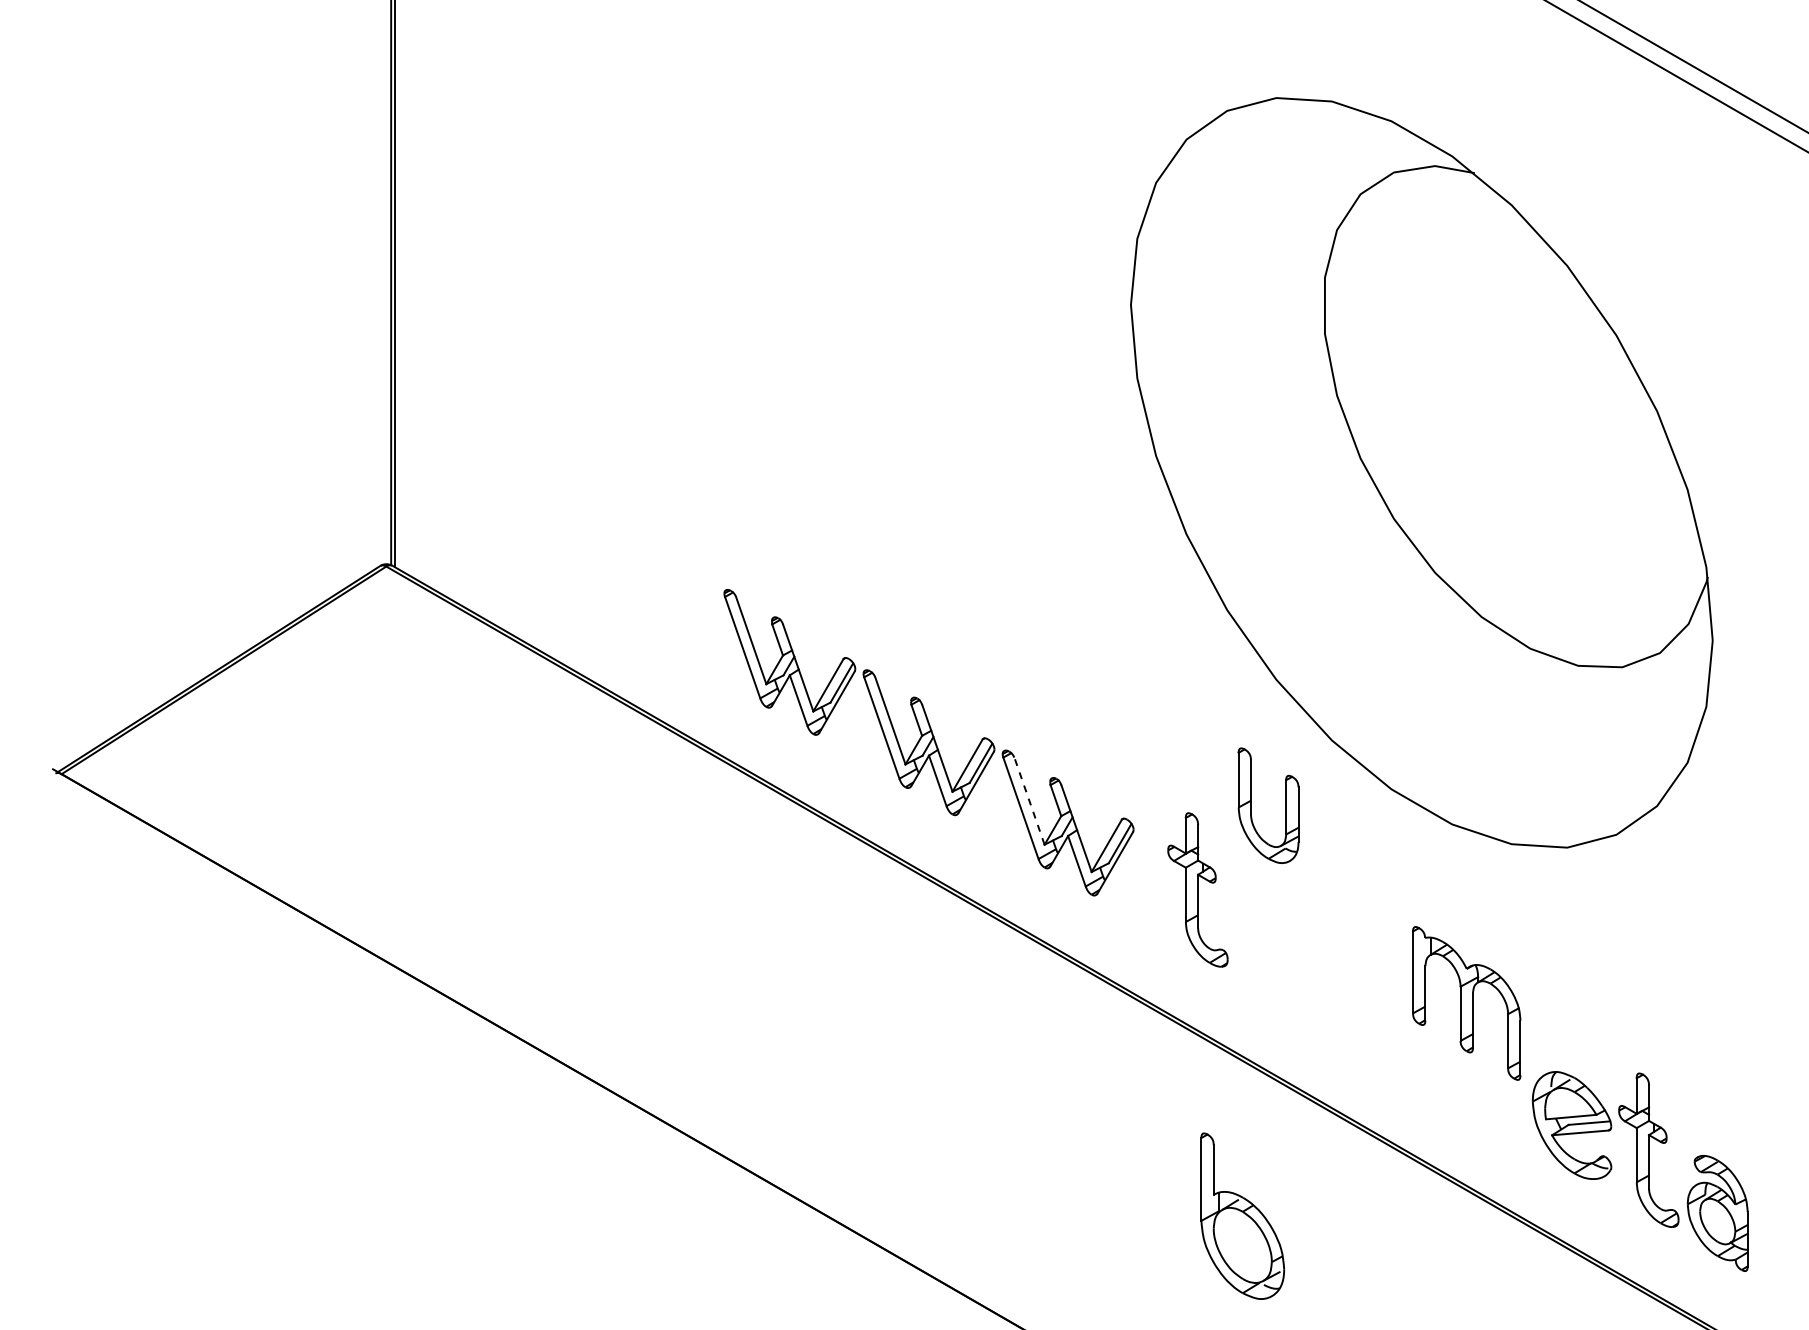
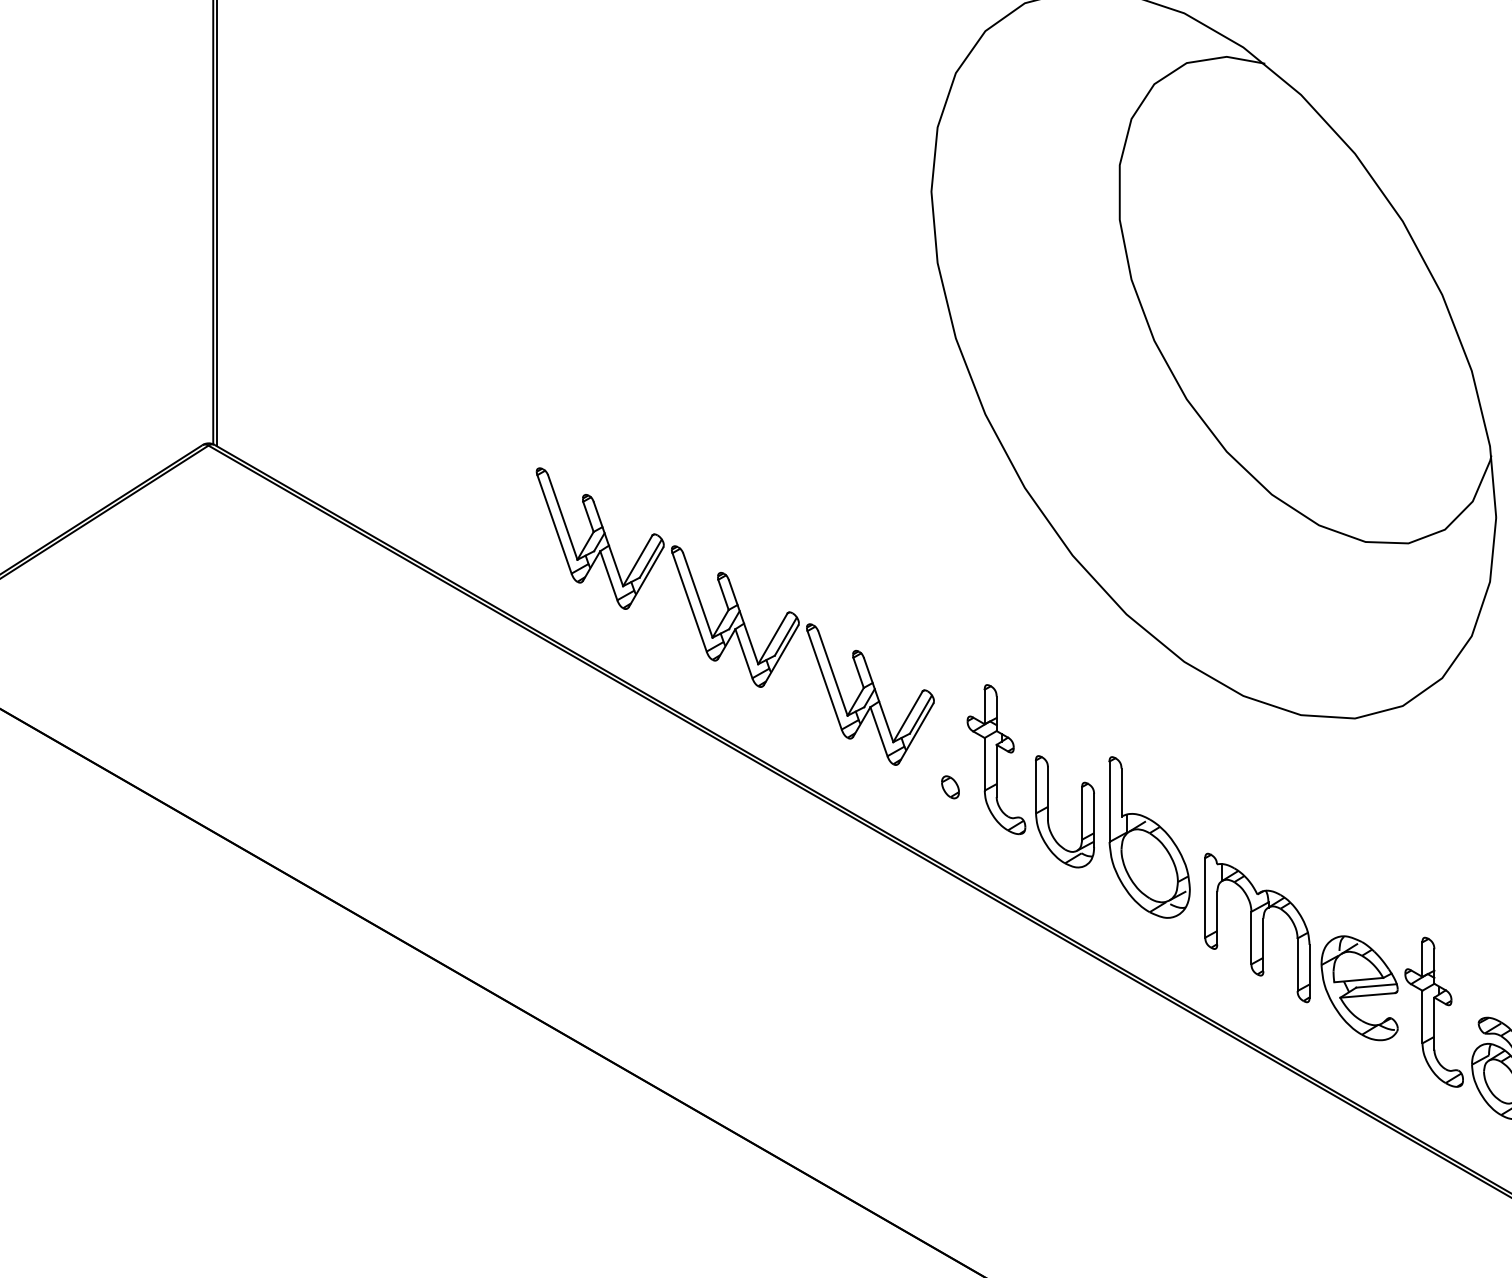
line: (1029, 800) -> (832, 672), dashed -> solid
part: (1251, 805) -> (1048, 811), moved
part: (1150, 918) -> (950, 787), added
part: (1466, 1003) -> (1257, 928), moved
part: (1242, 1215) -> (1149, 836), moved

